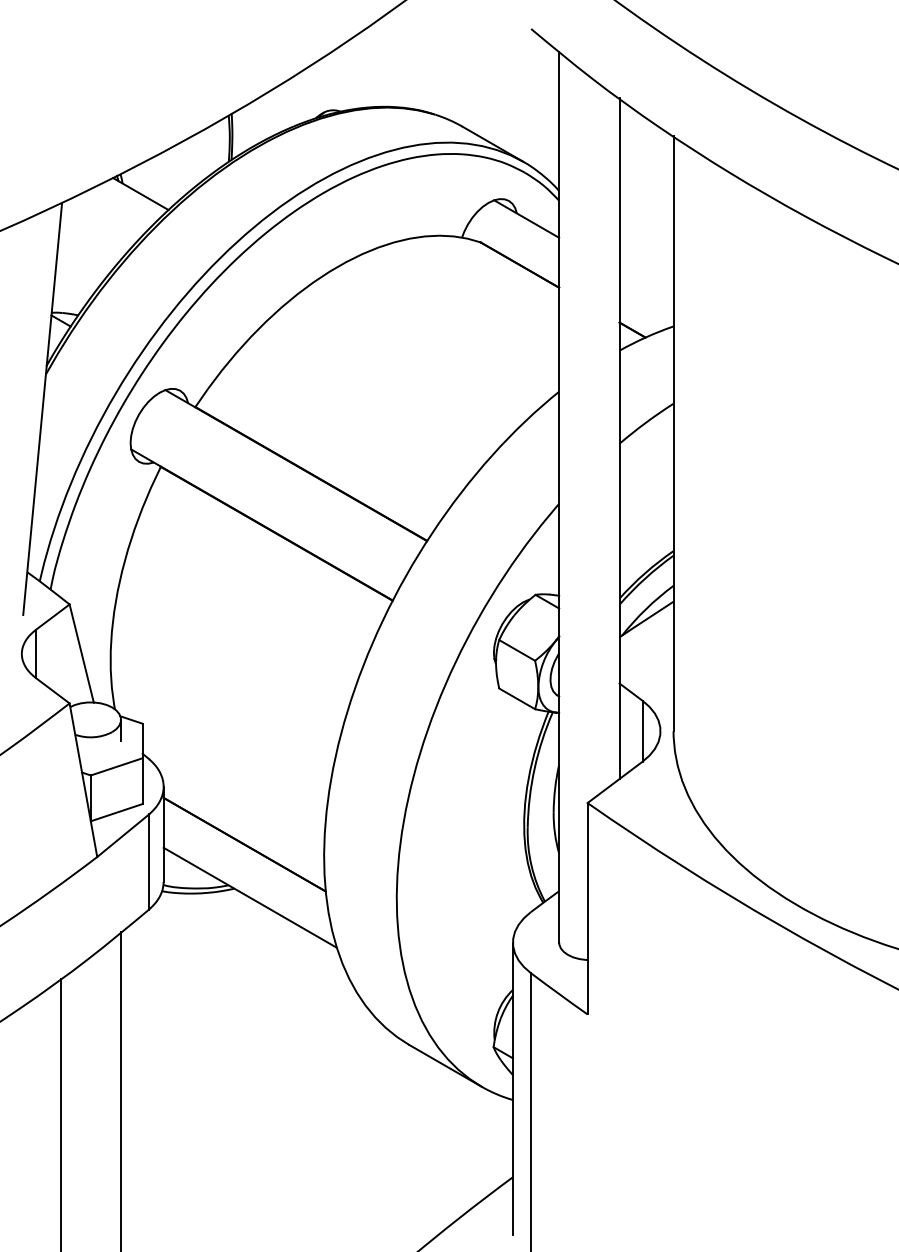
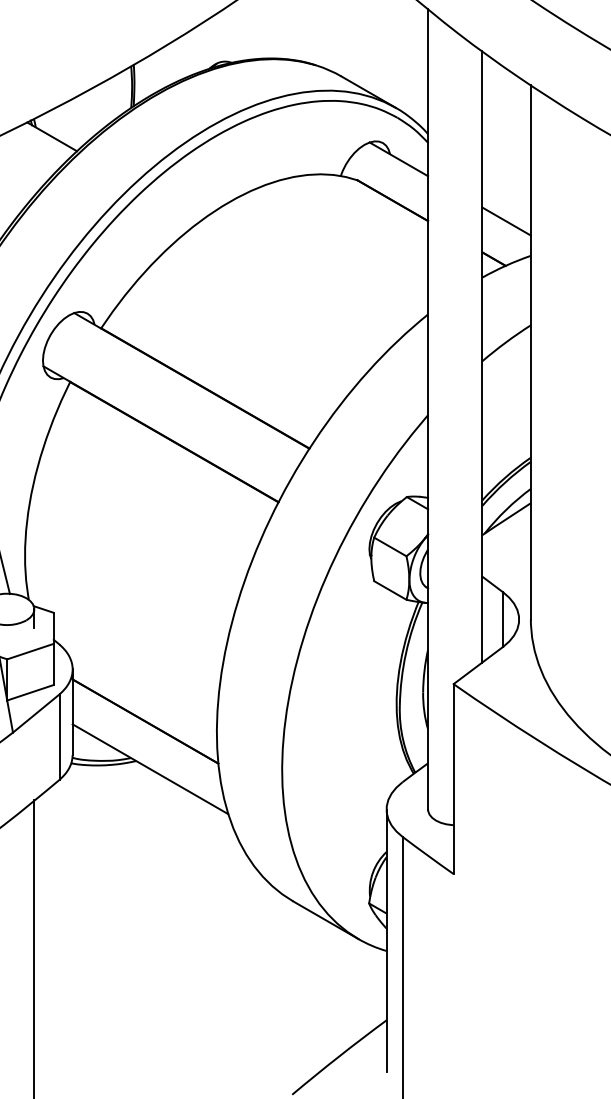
line: (646, 287) -> (506, 220), added

